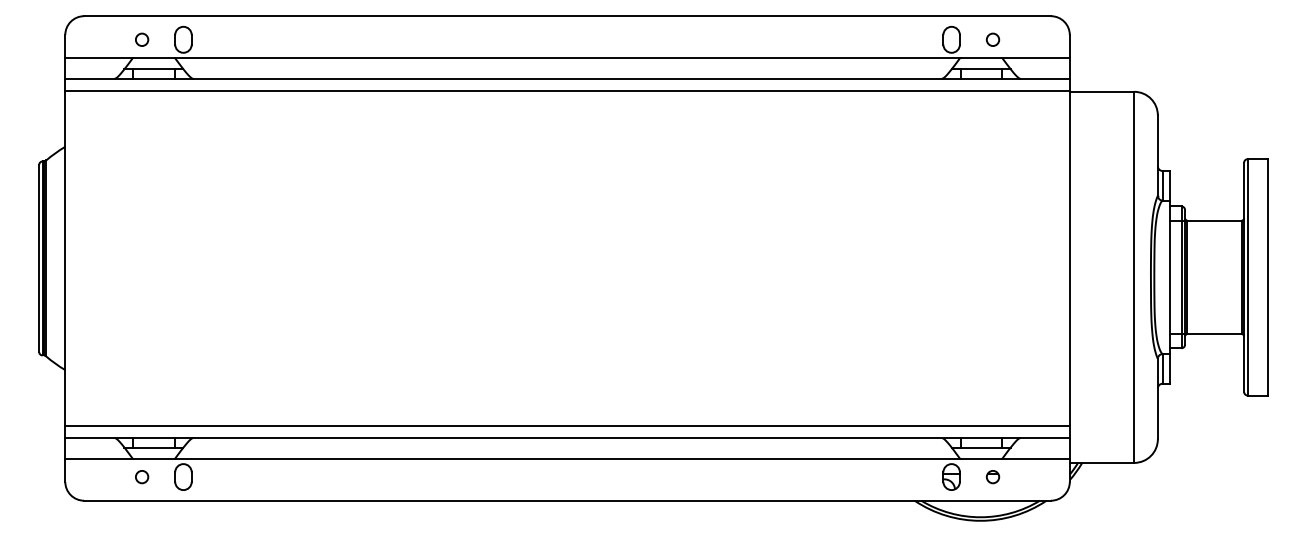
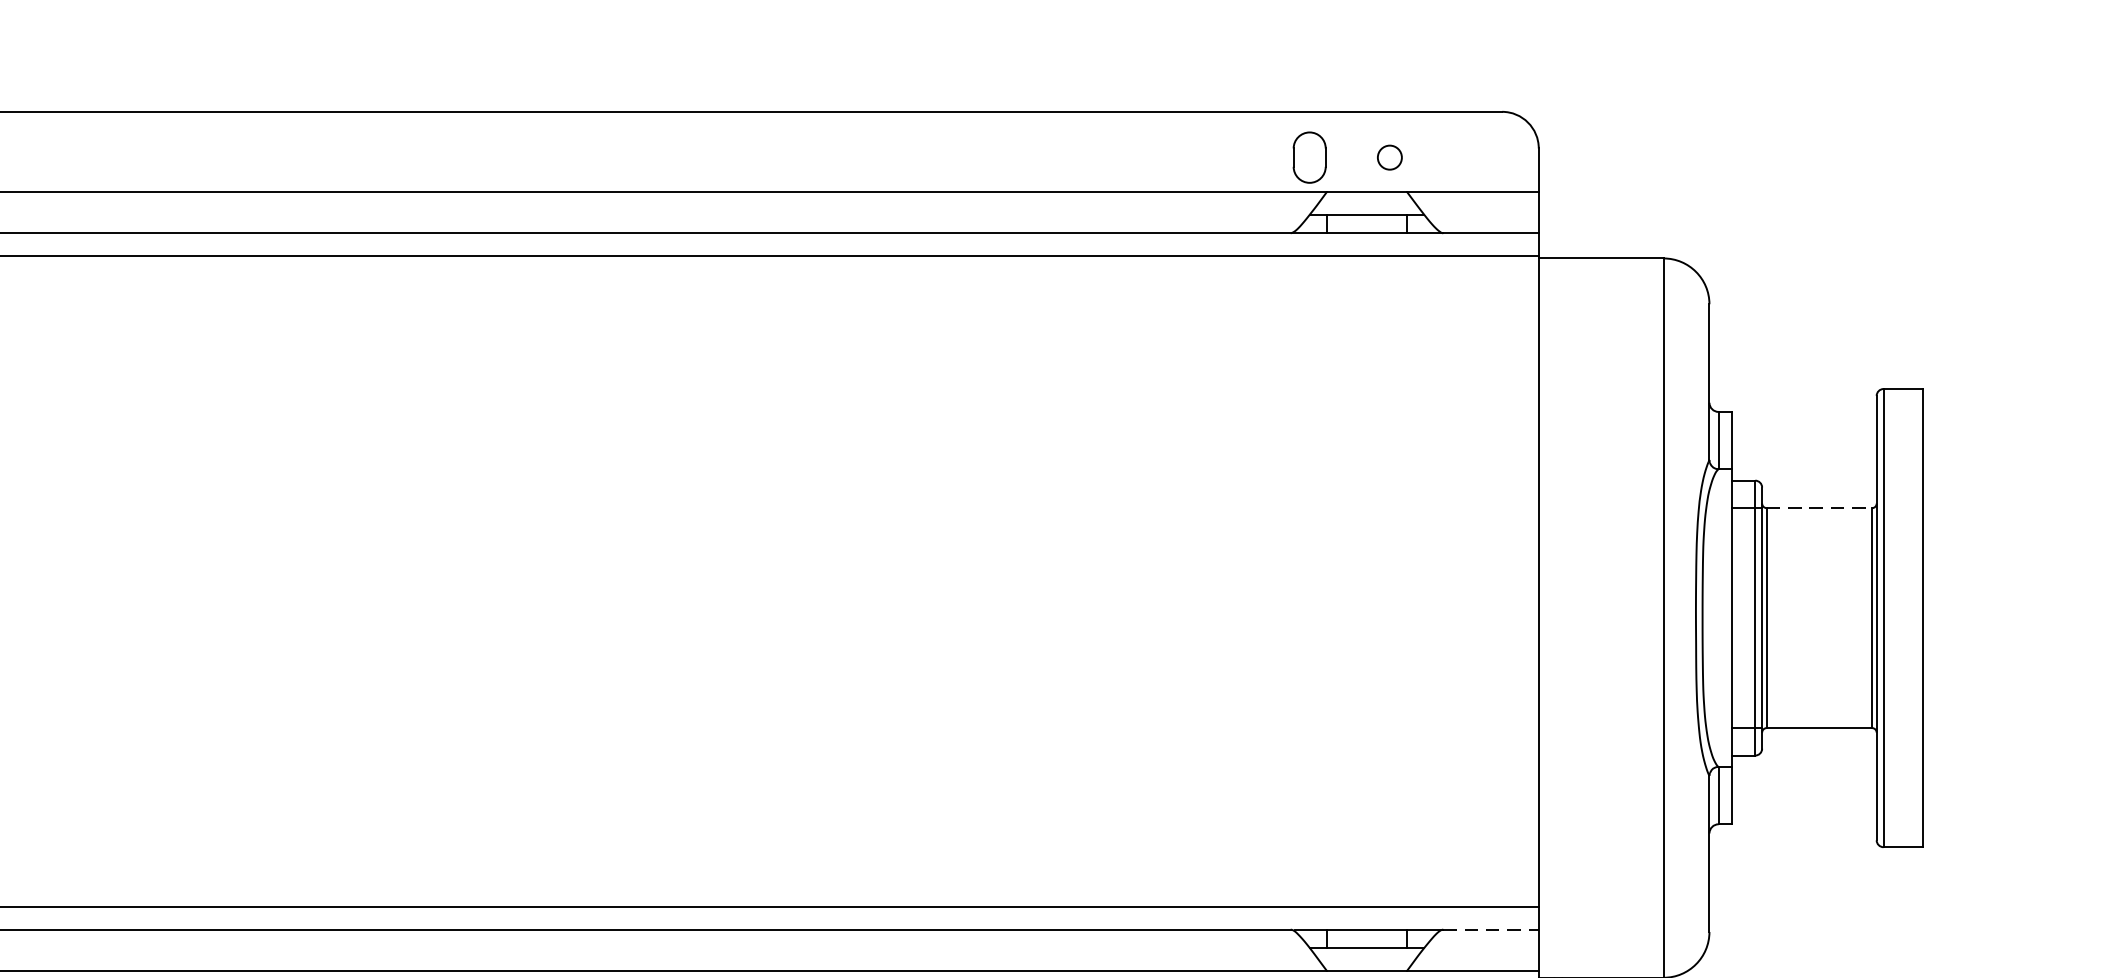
line: (1215, 220) -> (1821, 507), solid -> dashed
line: (1045, 438) -> (1491, 930), solid -> dashed

